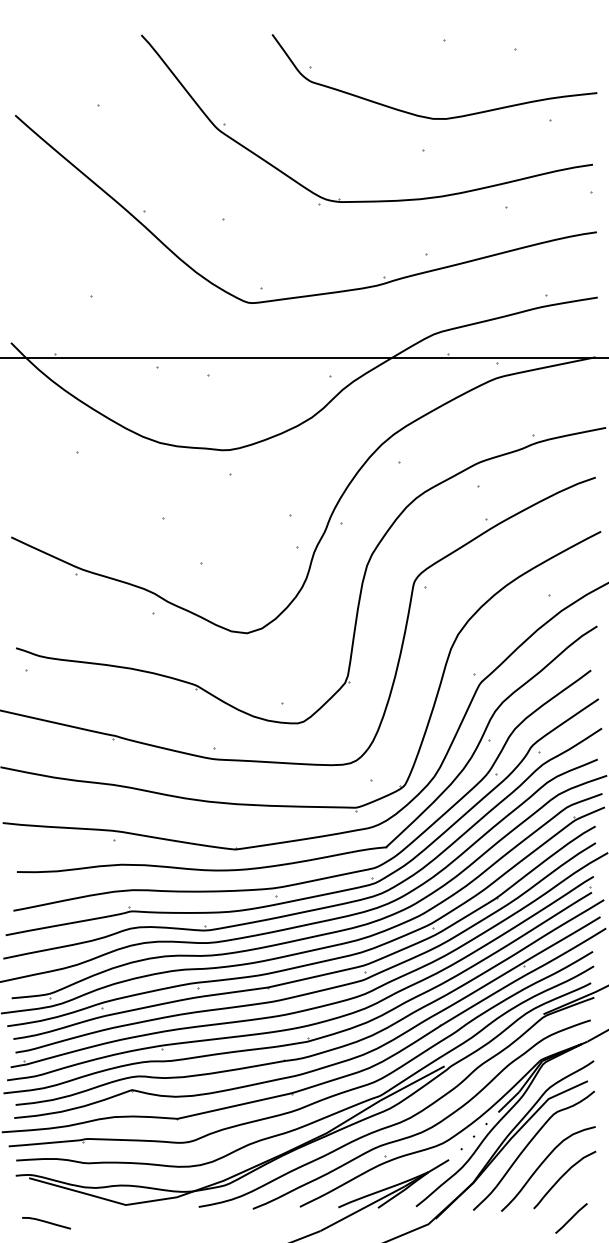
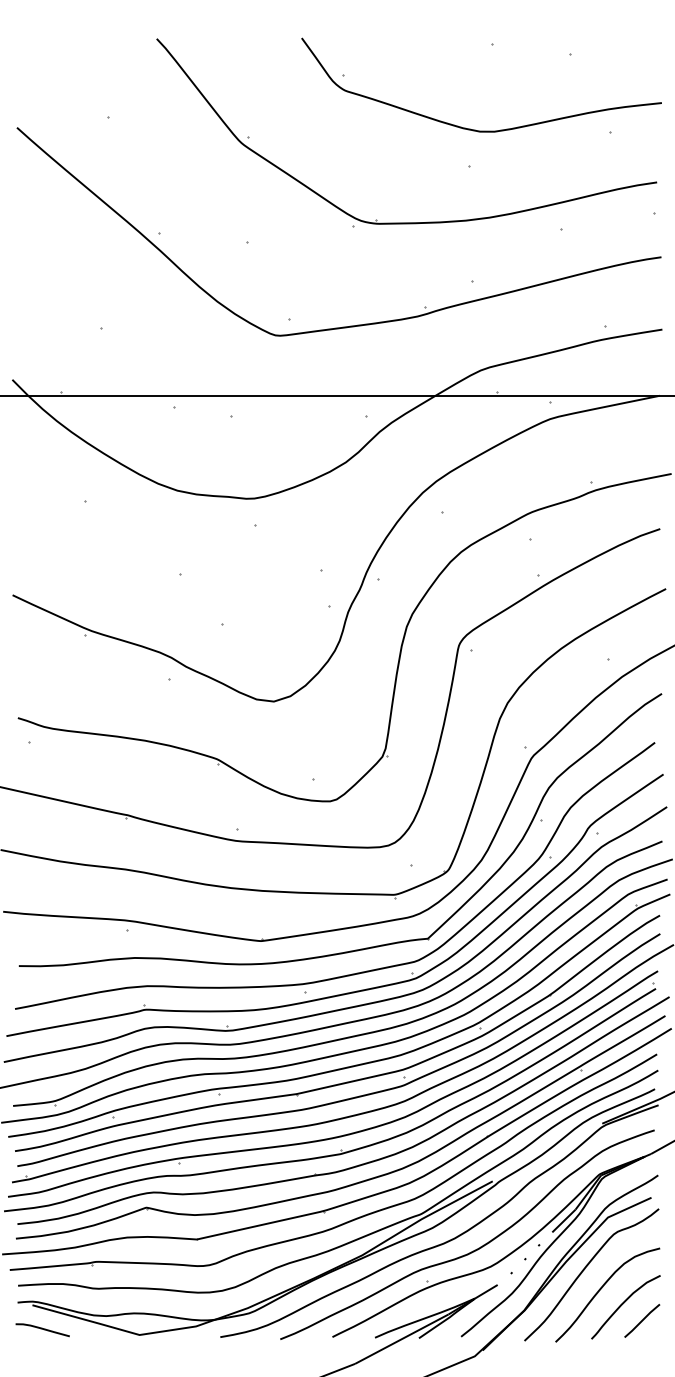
line: (571, 1218) -> (642, 1320), moved
curve: (46, 1222) -> (42, 1329), moved

